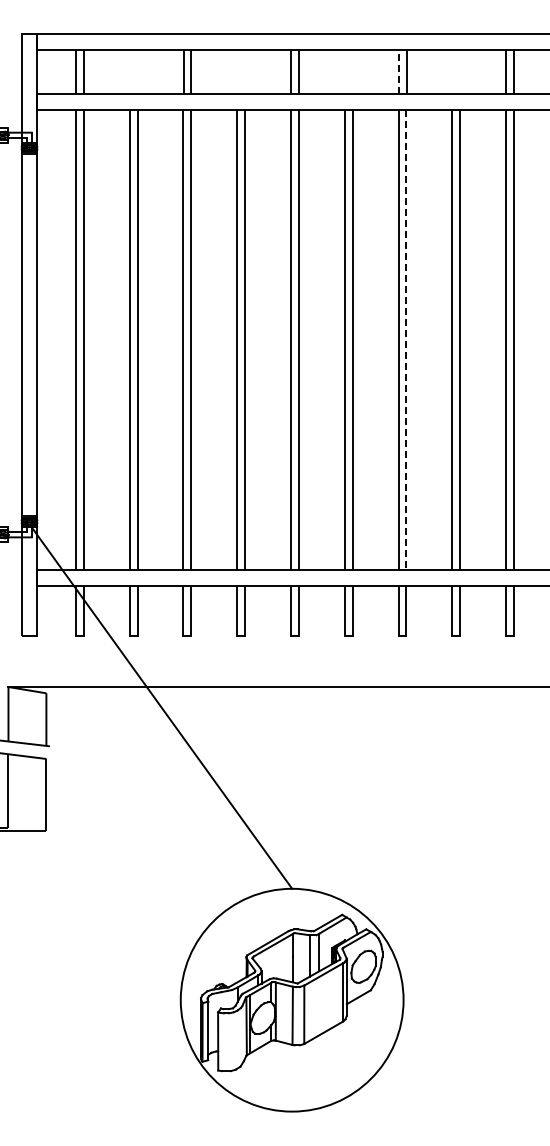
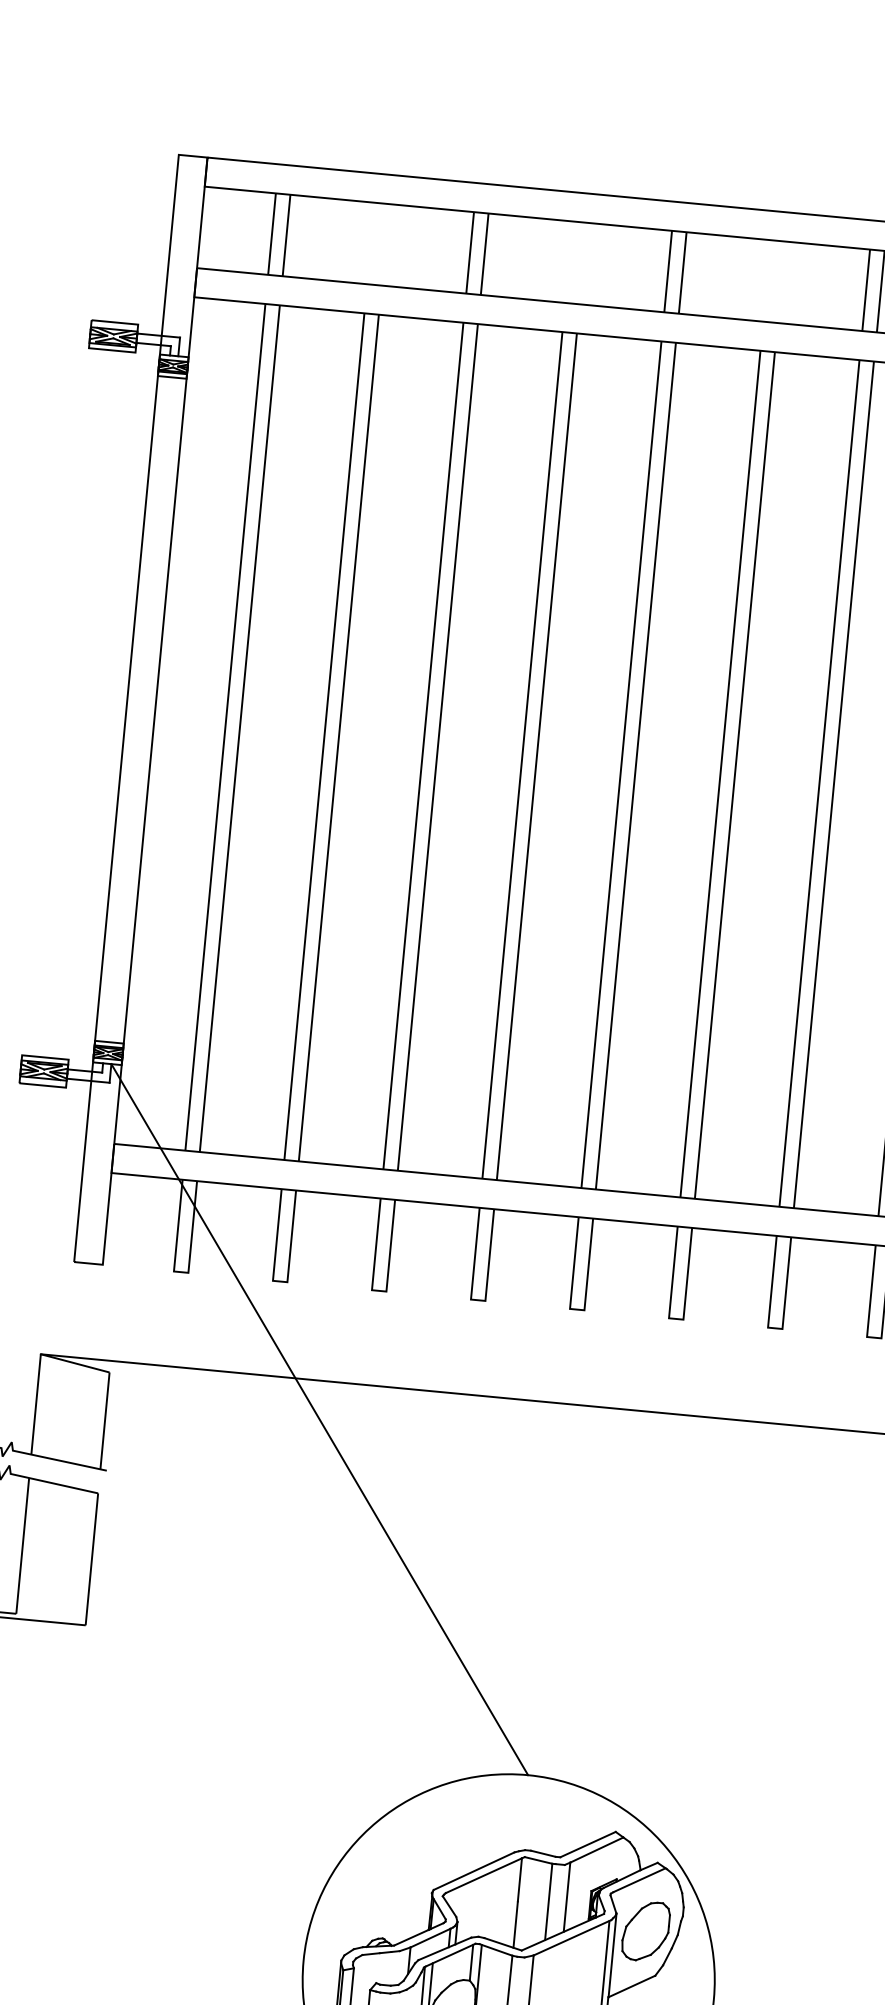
line: (398, 71) -> (866, 288), dashed -> solid
line: (406, 340) -> (834, 785), dashed -> solid

